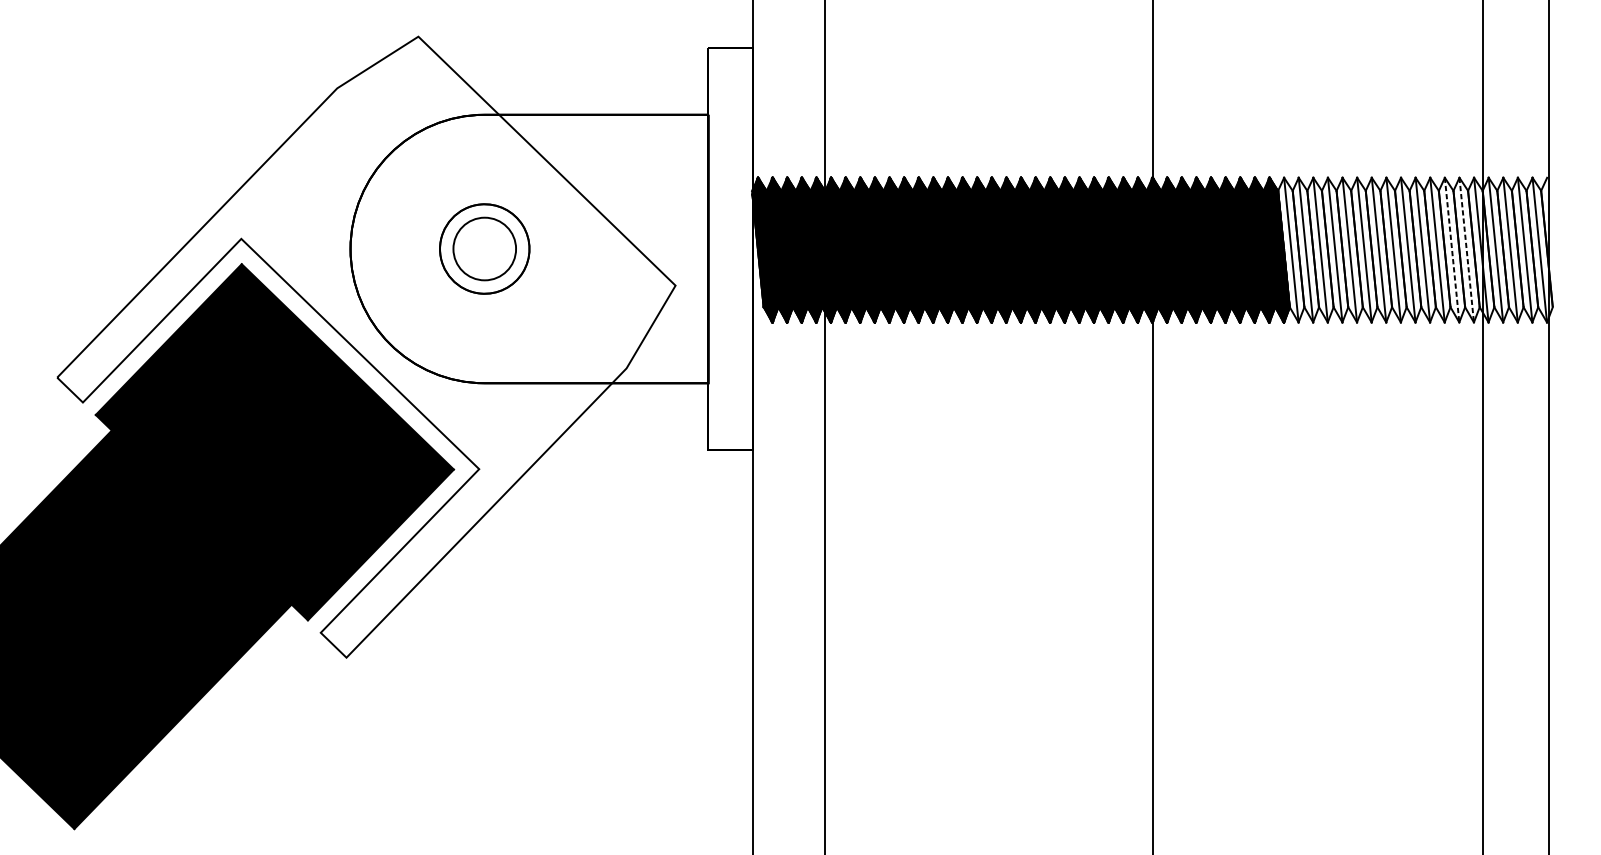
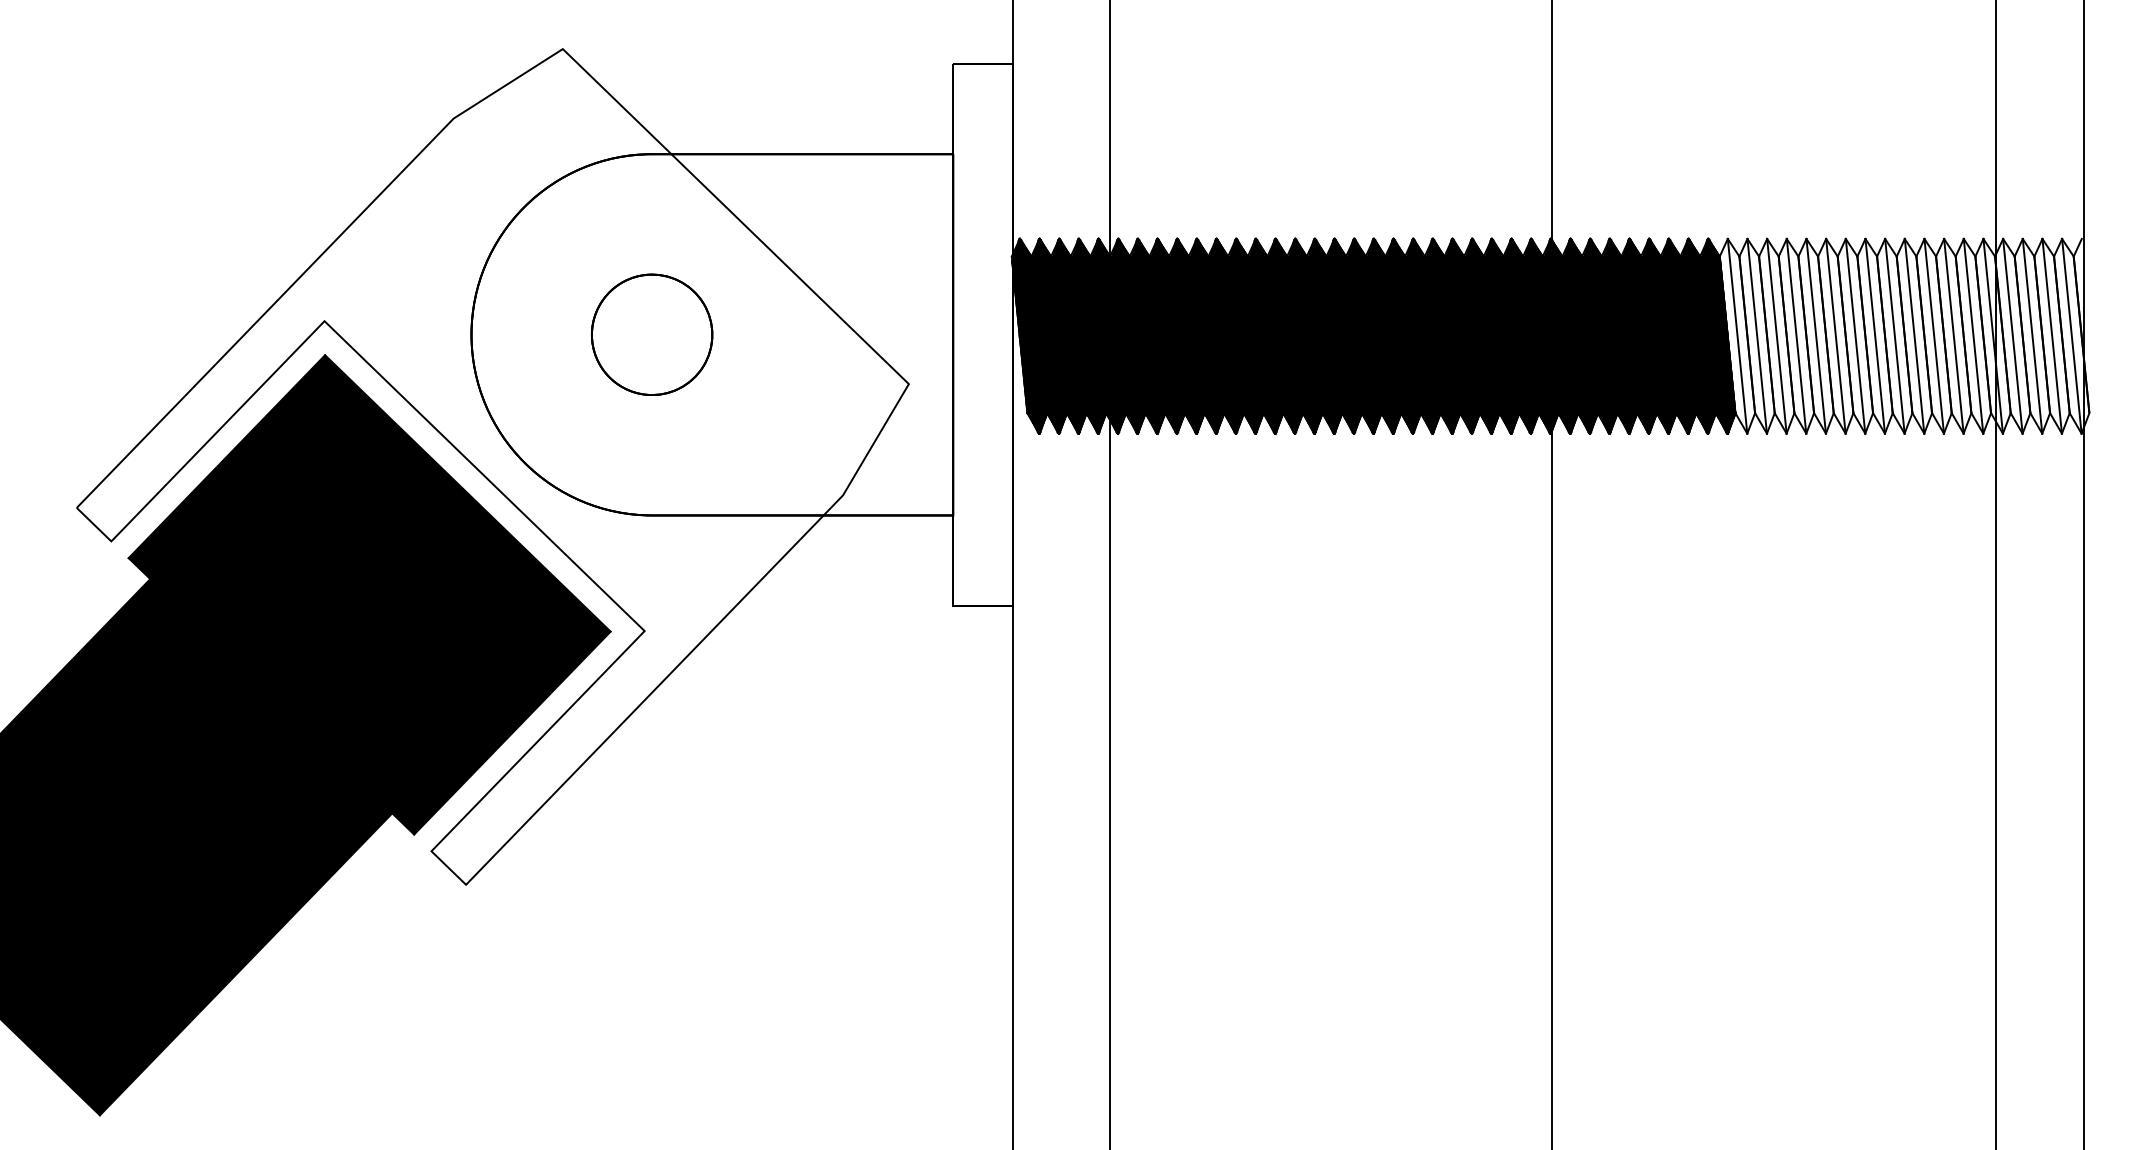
circle: (484, 248) -> (651, 334), size x1.43
line: (1451, 250) -> (1953, 336), dashed -> solid
line: (1466, 250) -> (1973, 336), dashed -> solid

